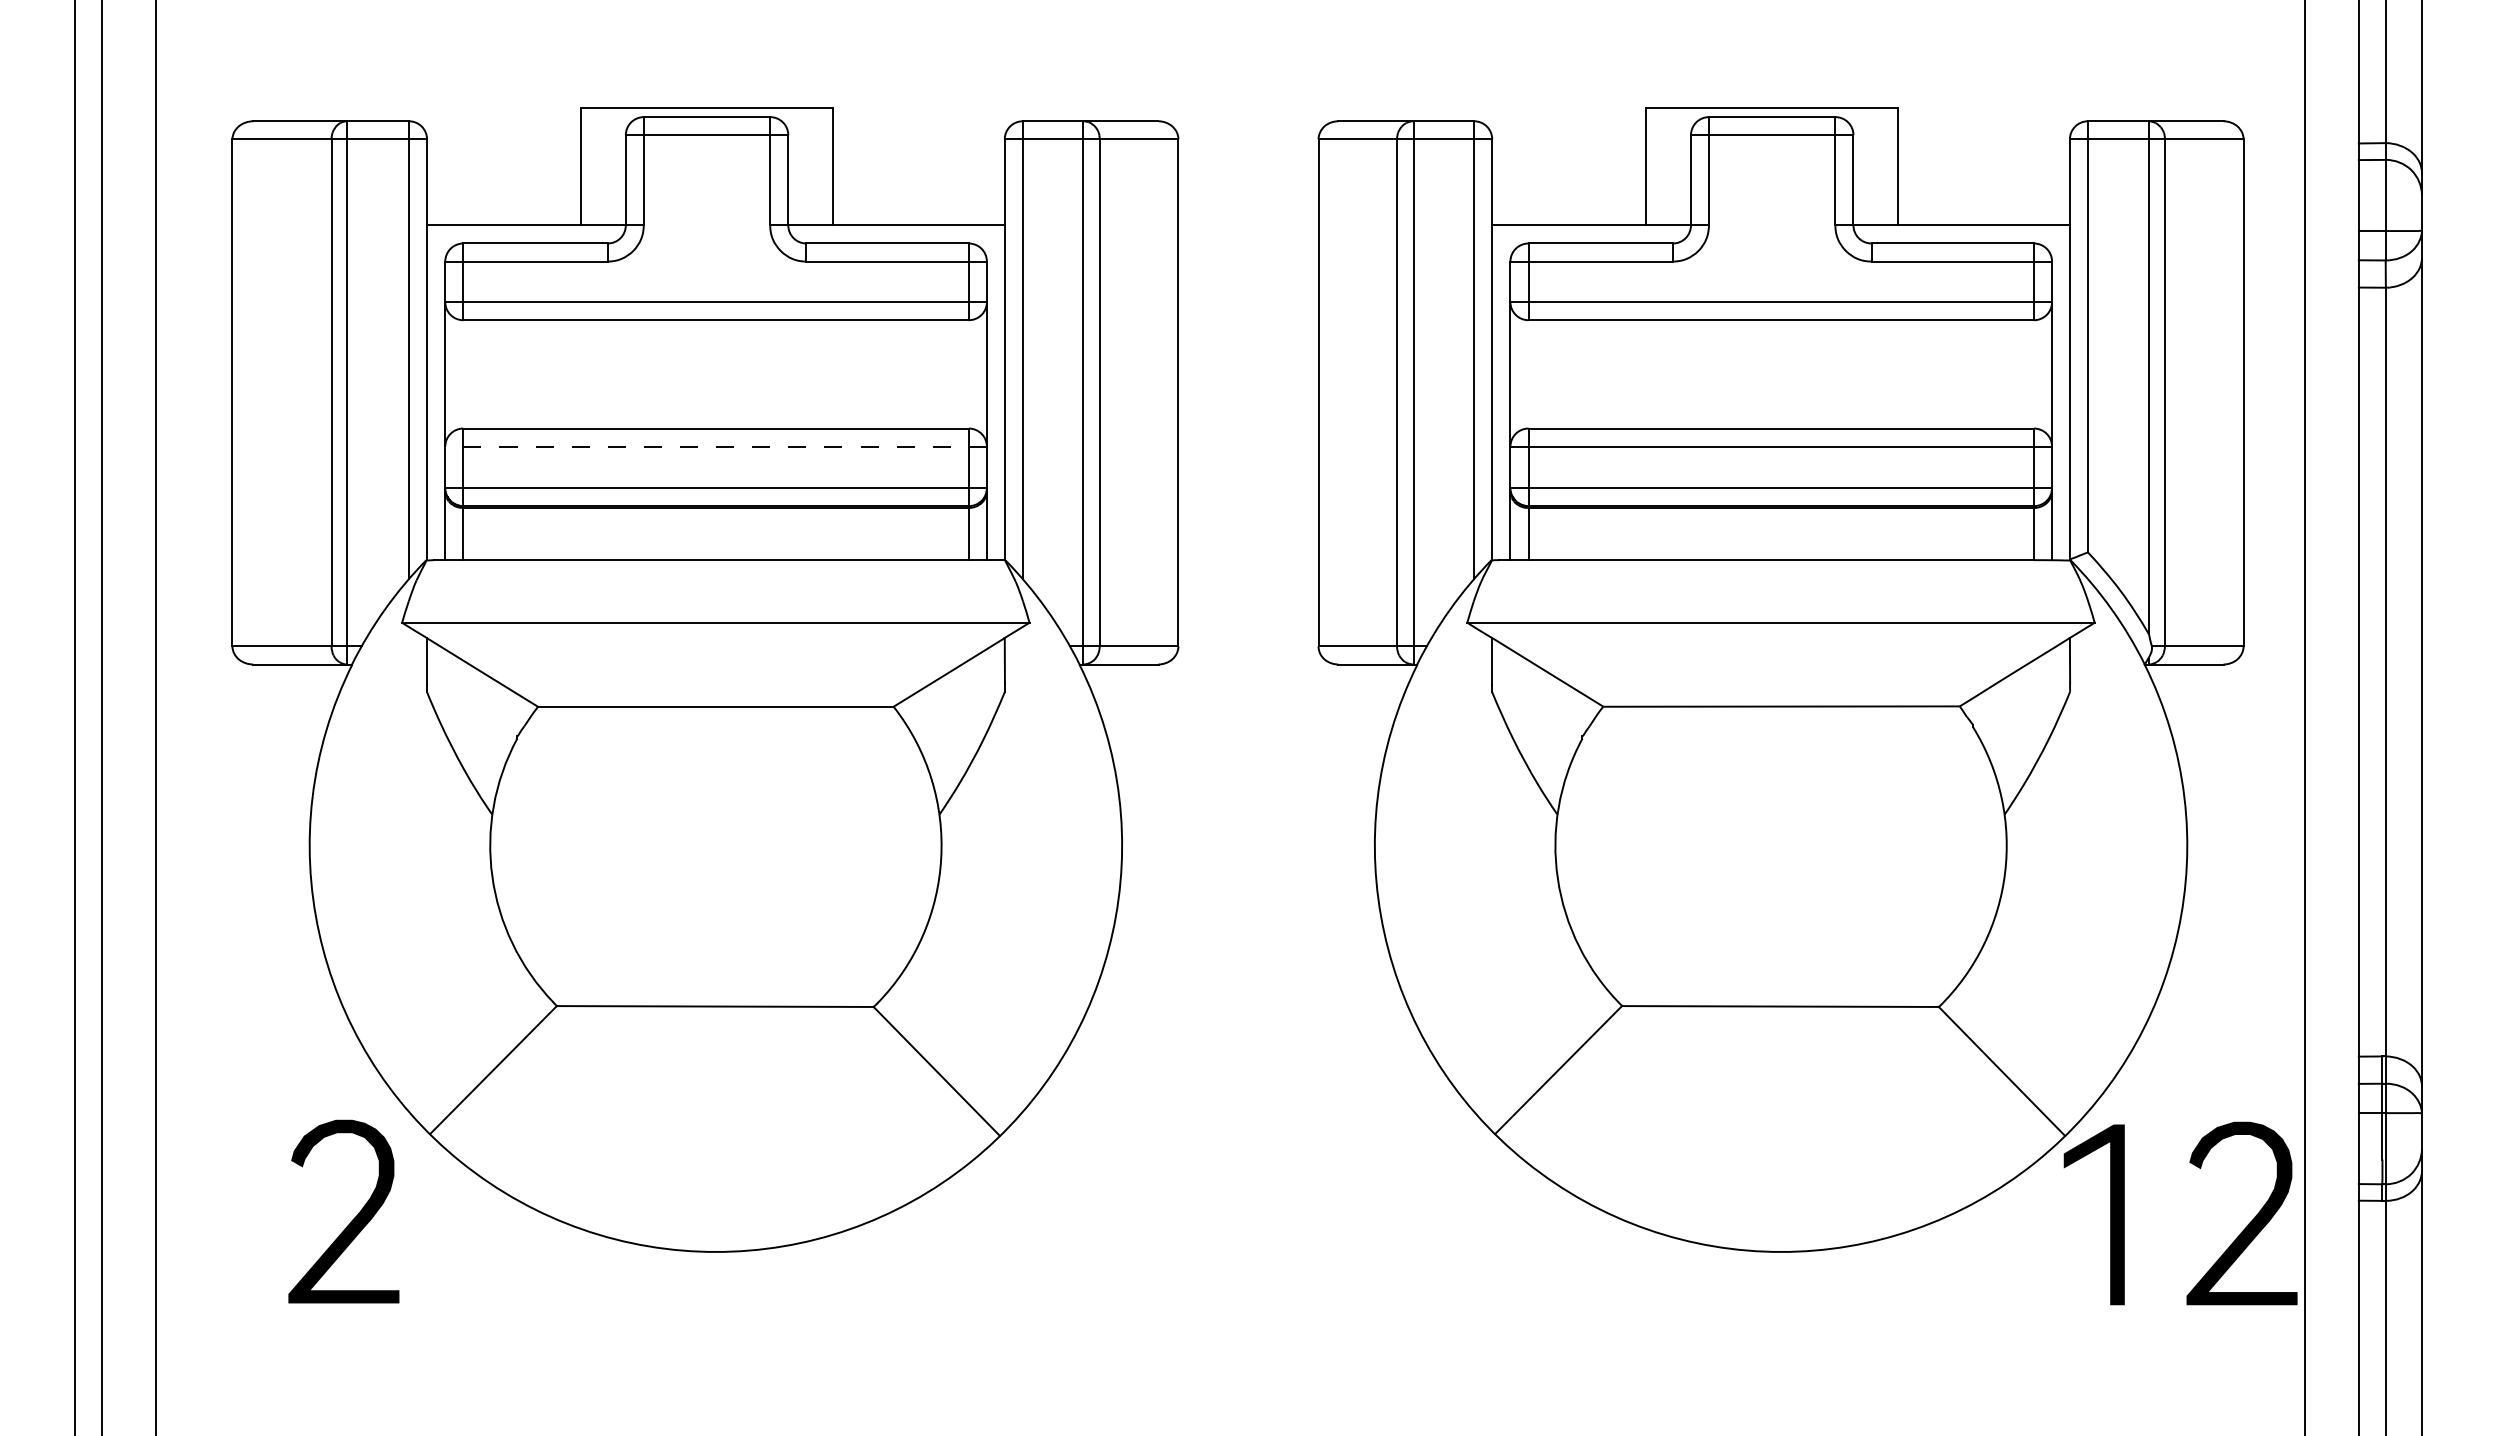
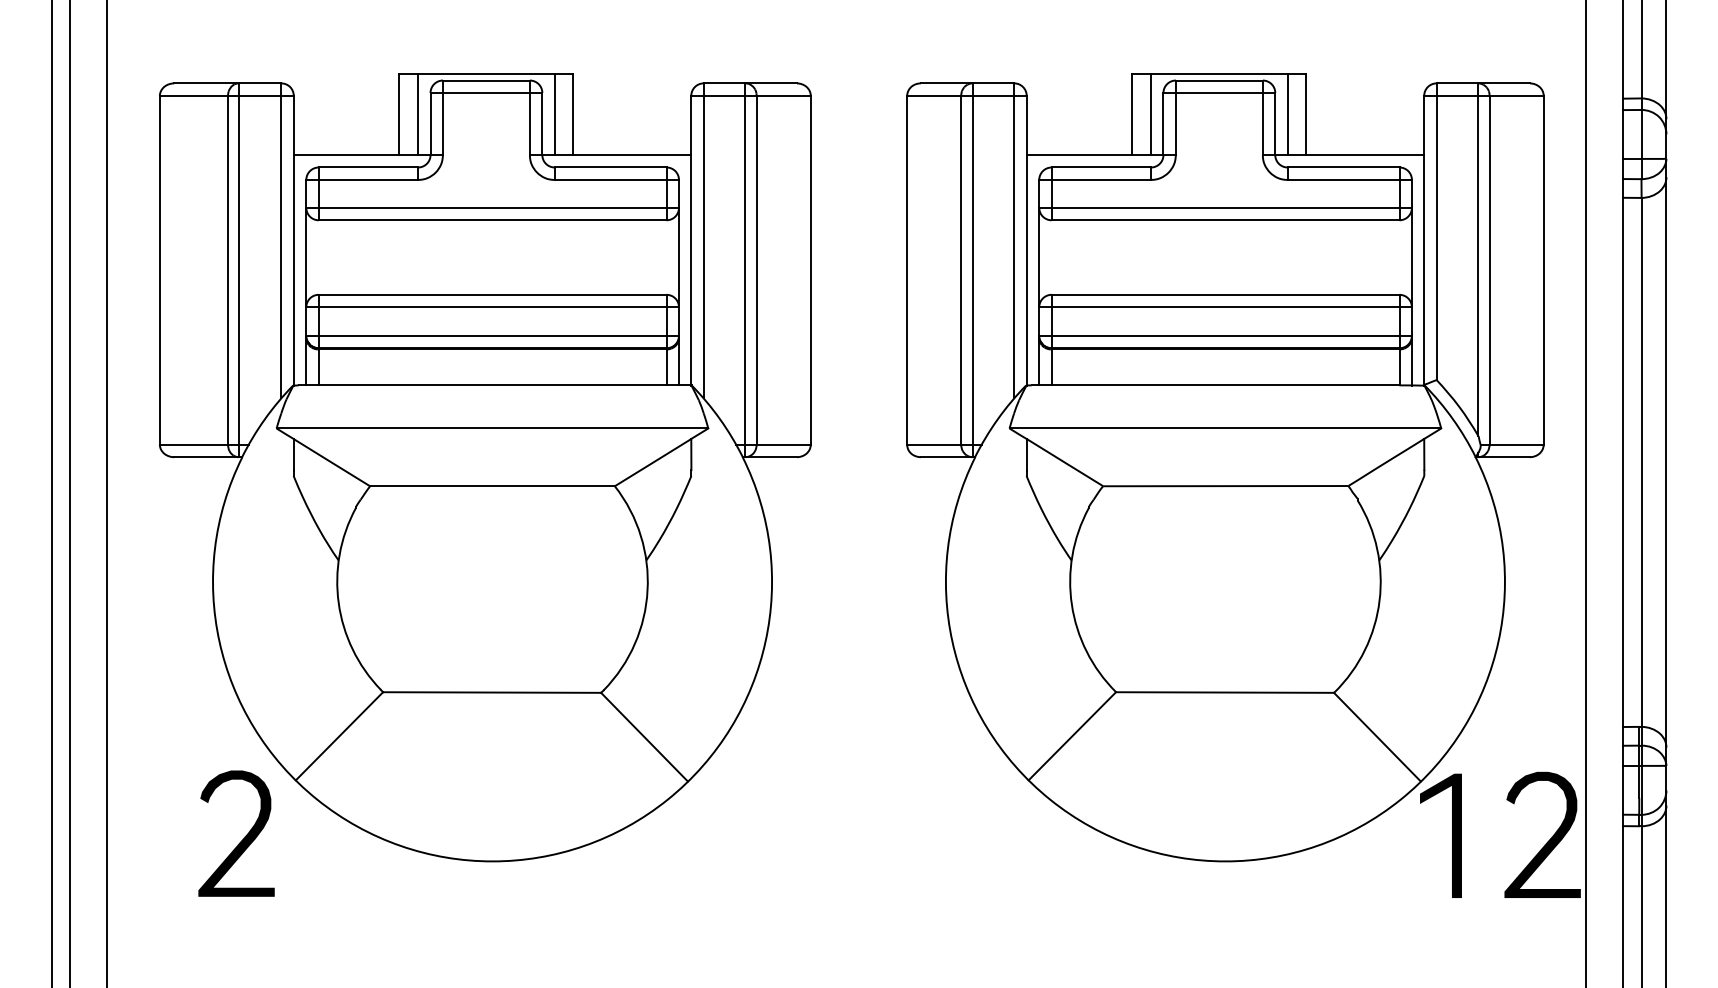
line: (608, 166) -> (418, 114), added
line: (805, 166) -> (554, 114), added
line: (1672, 166) -> (1150, 114), added
line: (1871, 166) -> (1287, 114), added
line: (715, 446) -> (492, 307), dashed -> solid

